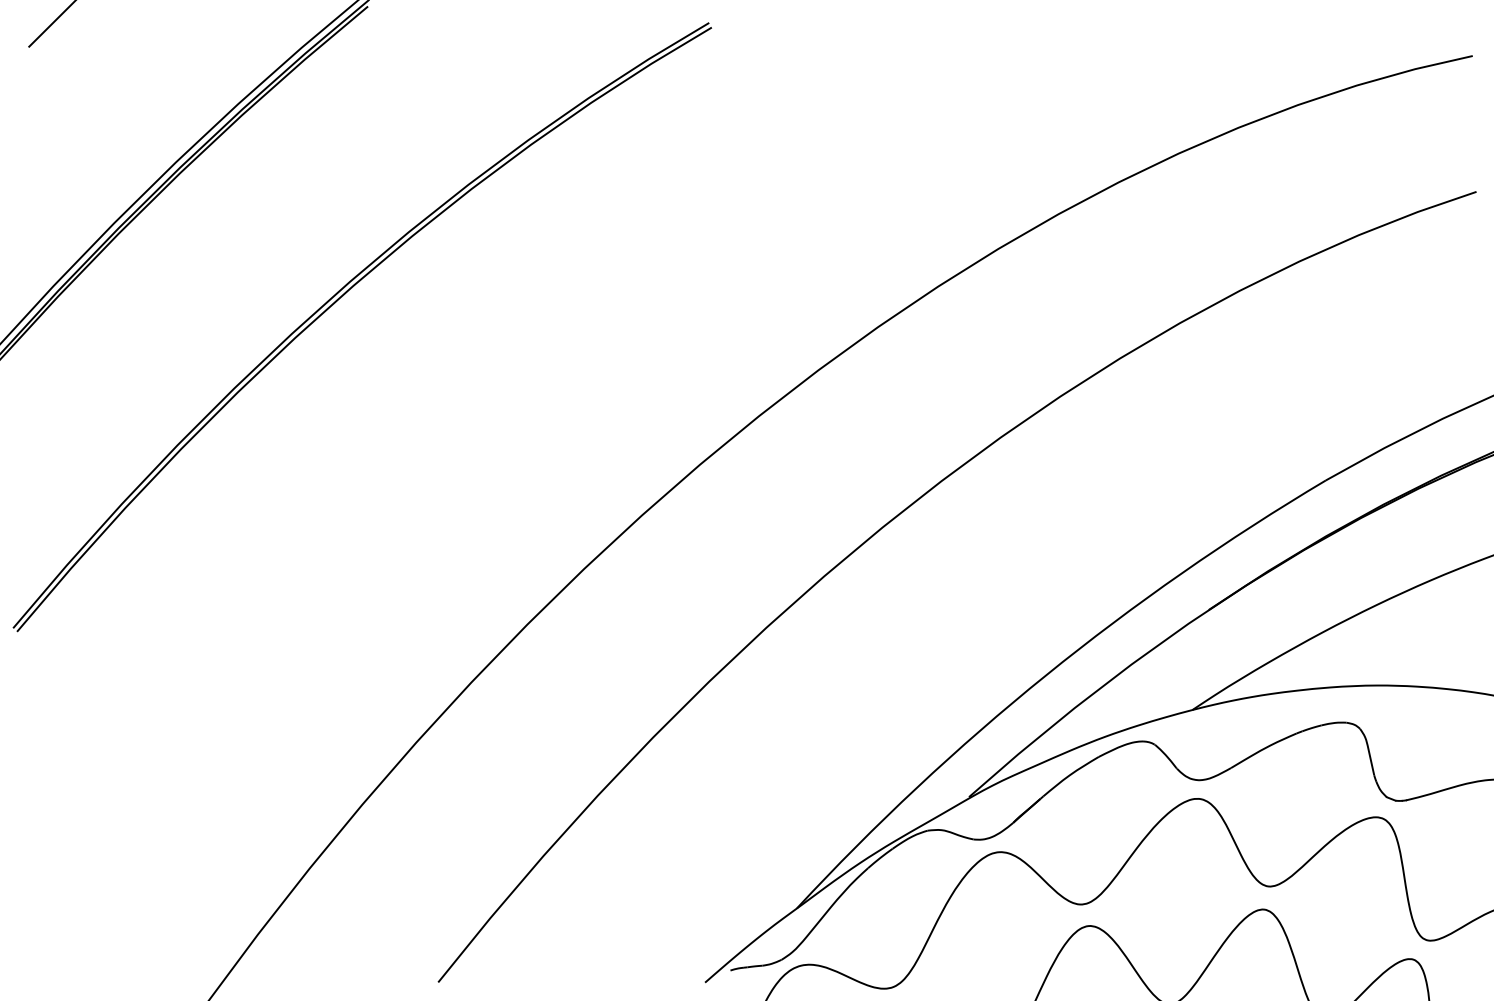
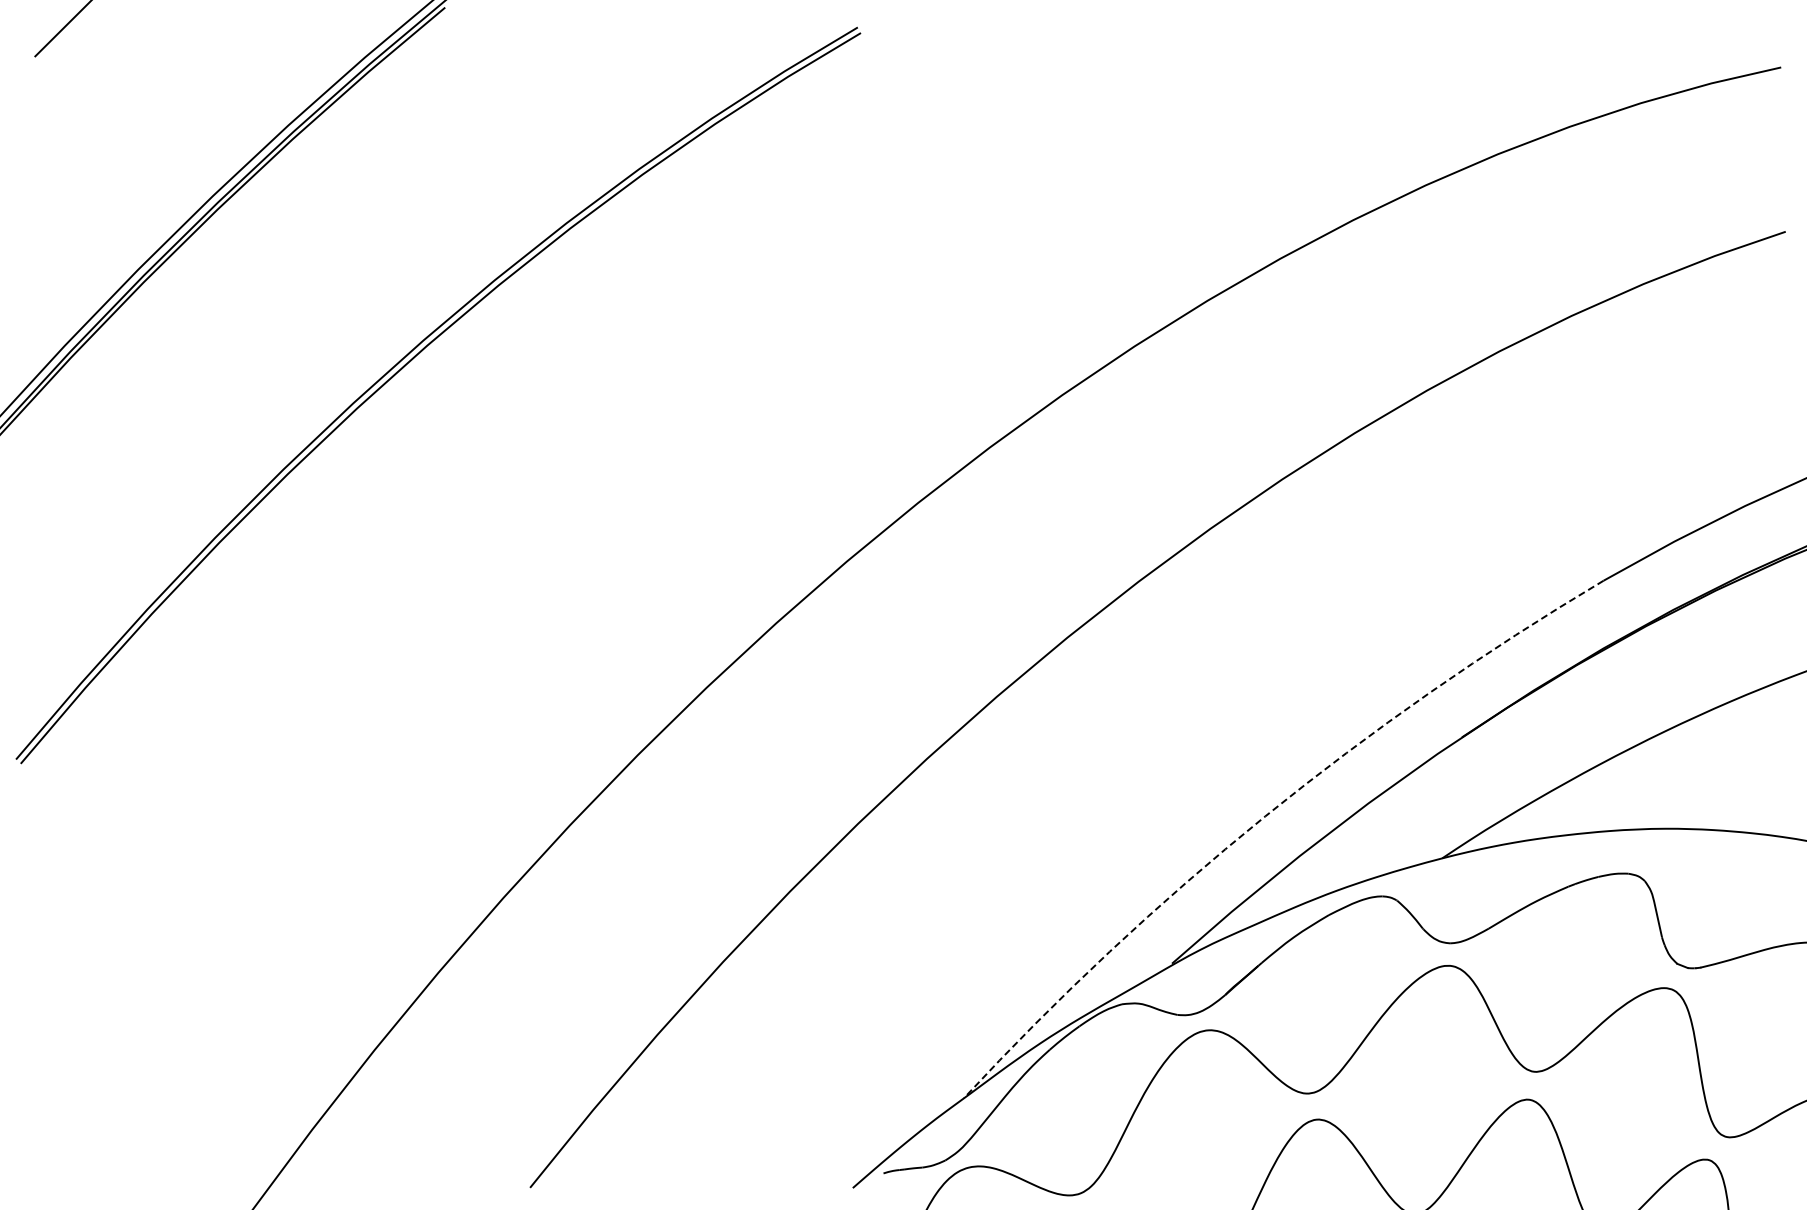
arc: (1046, 675) -> (1265, 816), solid -> dashed

